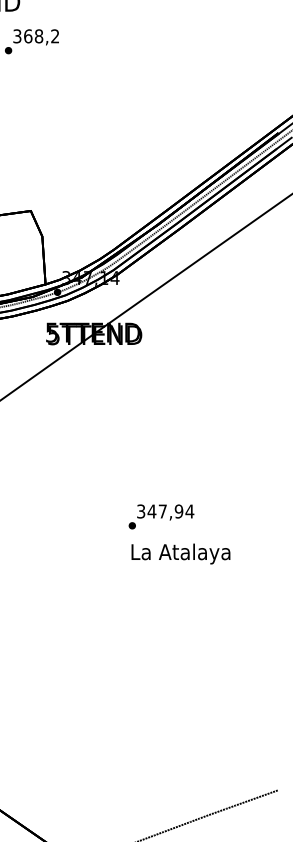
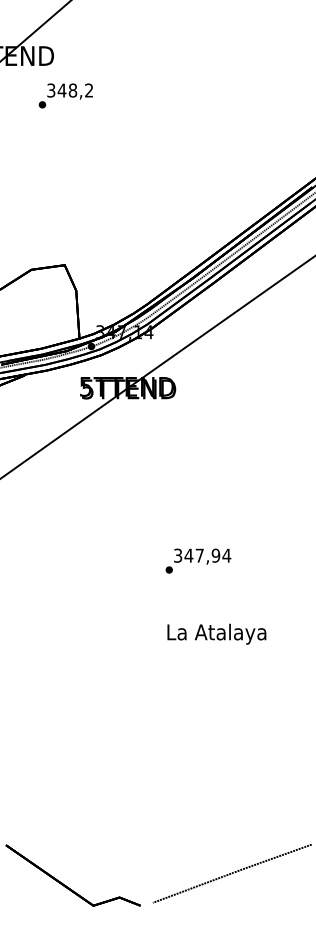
text: (27, 36) -> (61, 90), 368,2 -> 348,2
text: (161, 516) -> (198, 560), moved
text: (180, 553) -> (216, 633), moved

